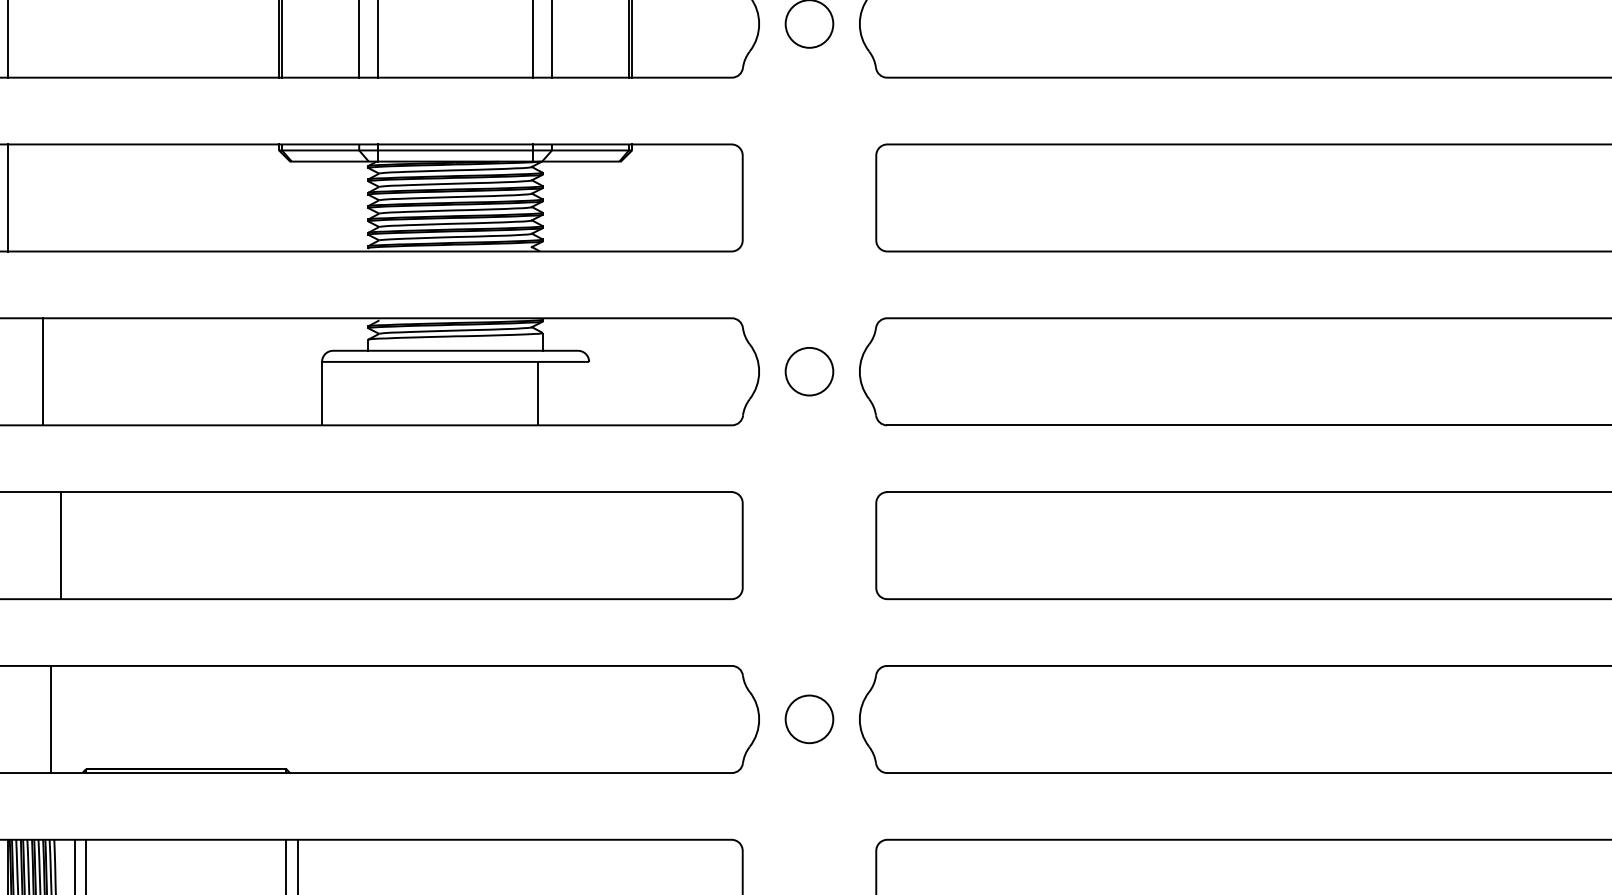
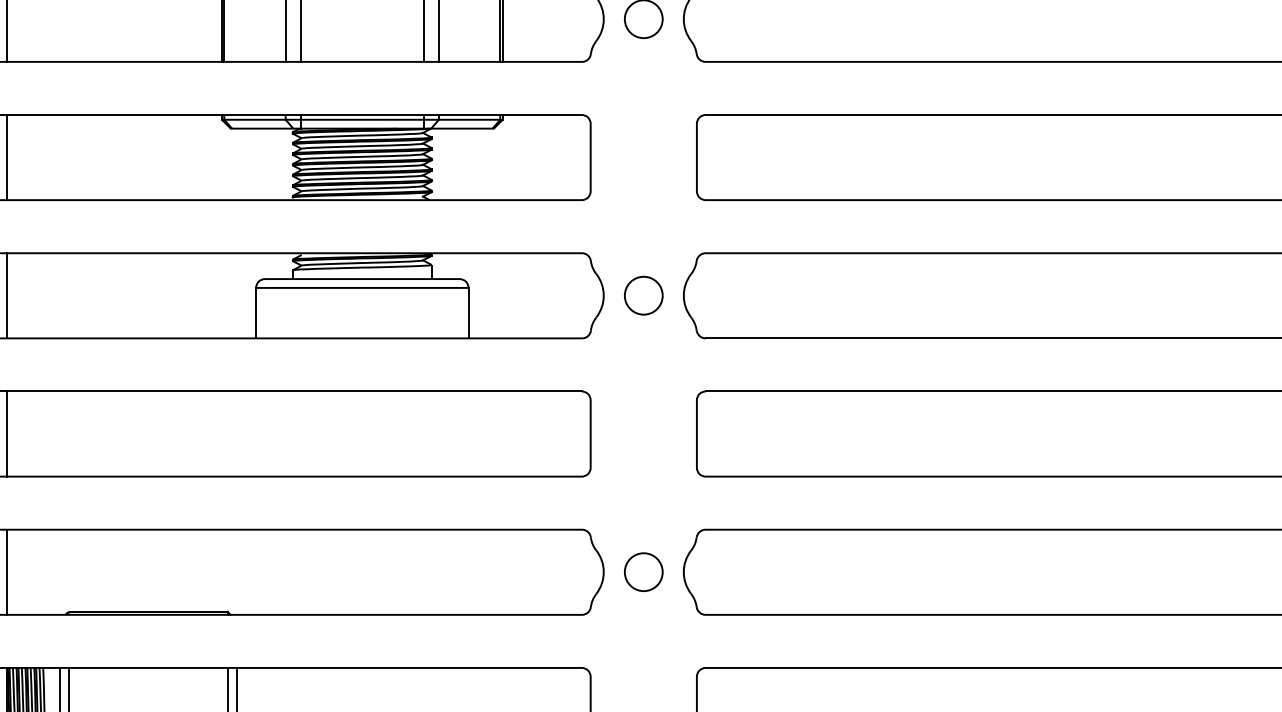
line: (43, 371) -> (6, 295), moved
line: (537, 392) -> (468, 312), moved
line: (60, 544) -> (6, 433), moved
line: (50, 718) -> (6, 571), moved

